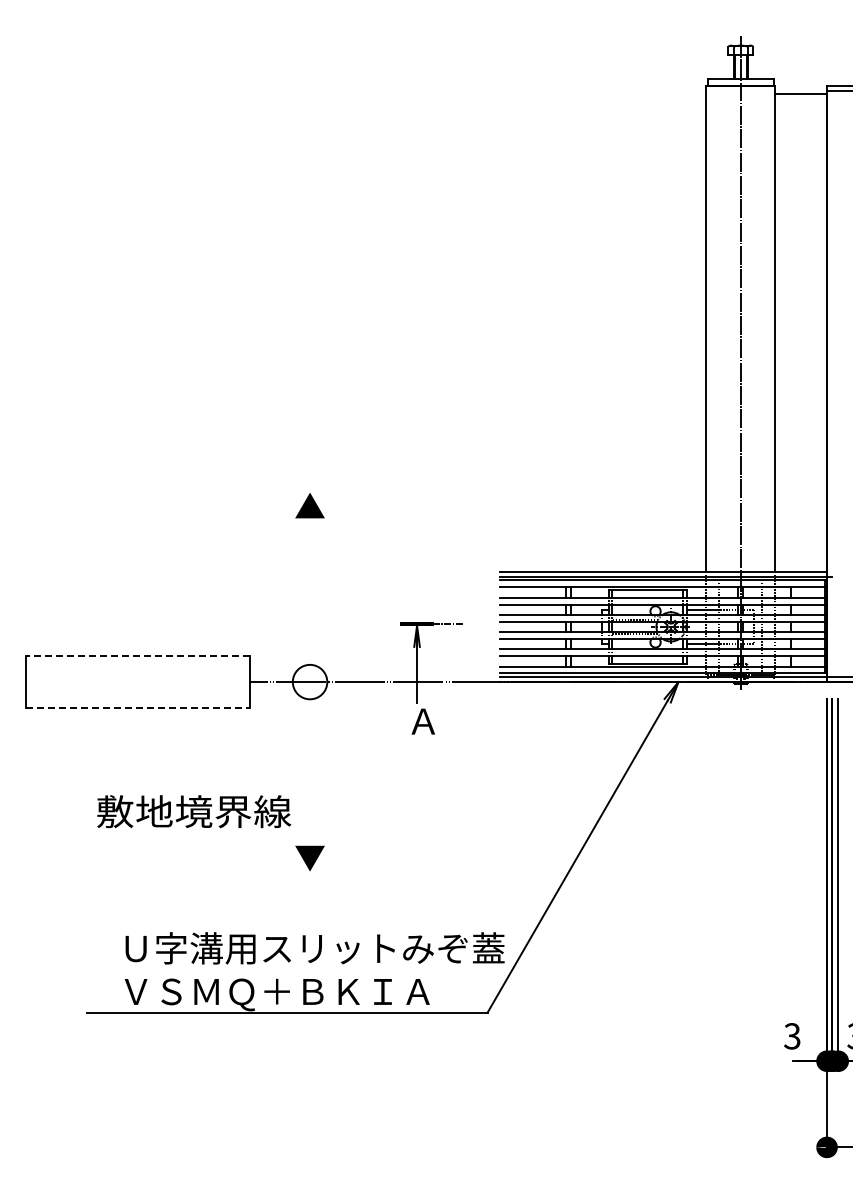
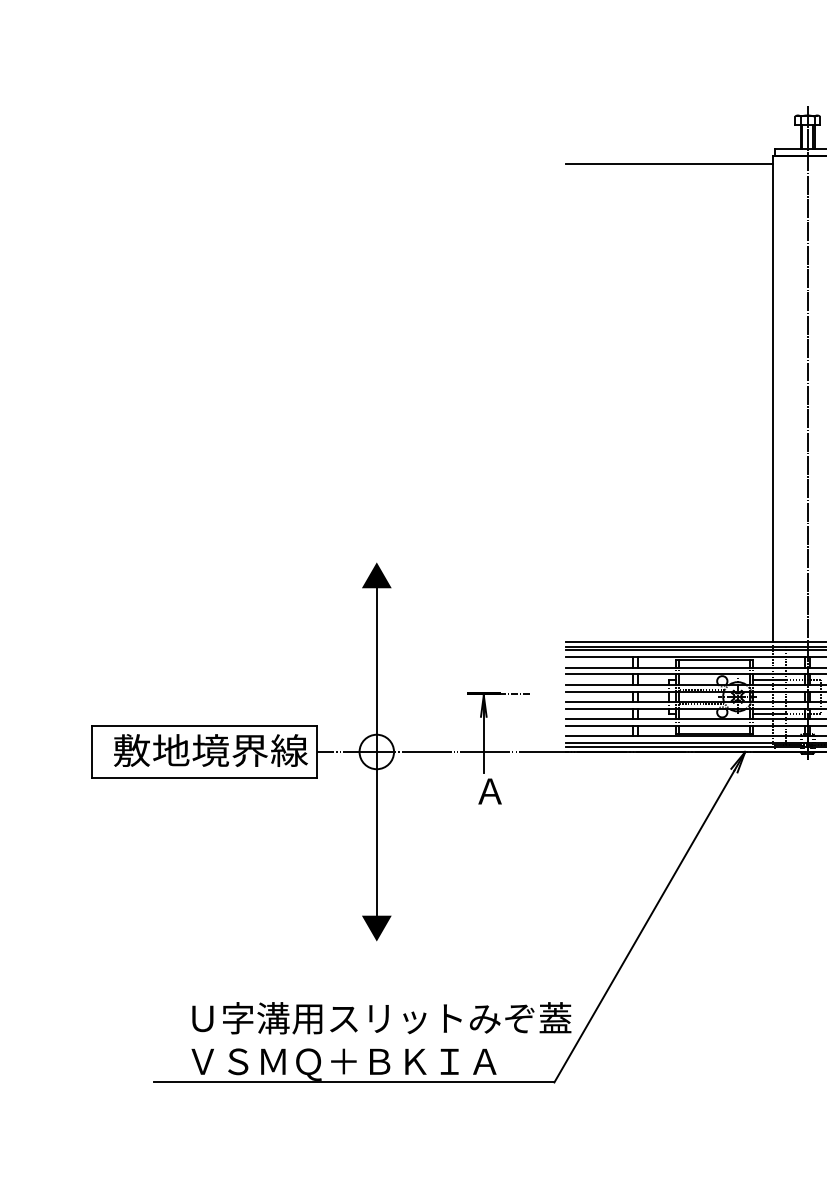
line: (602, 94) -> (669, 164), added
line: (137, 656) -> (204, 726), dashed -> solid
line: (310, 681) -> (377, 751), added
line: (138, 707) -> (205, 777), dashed -> solid
text: (194, 811) -> (211, 750), moved

